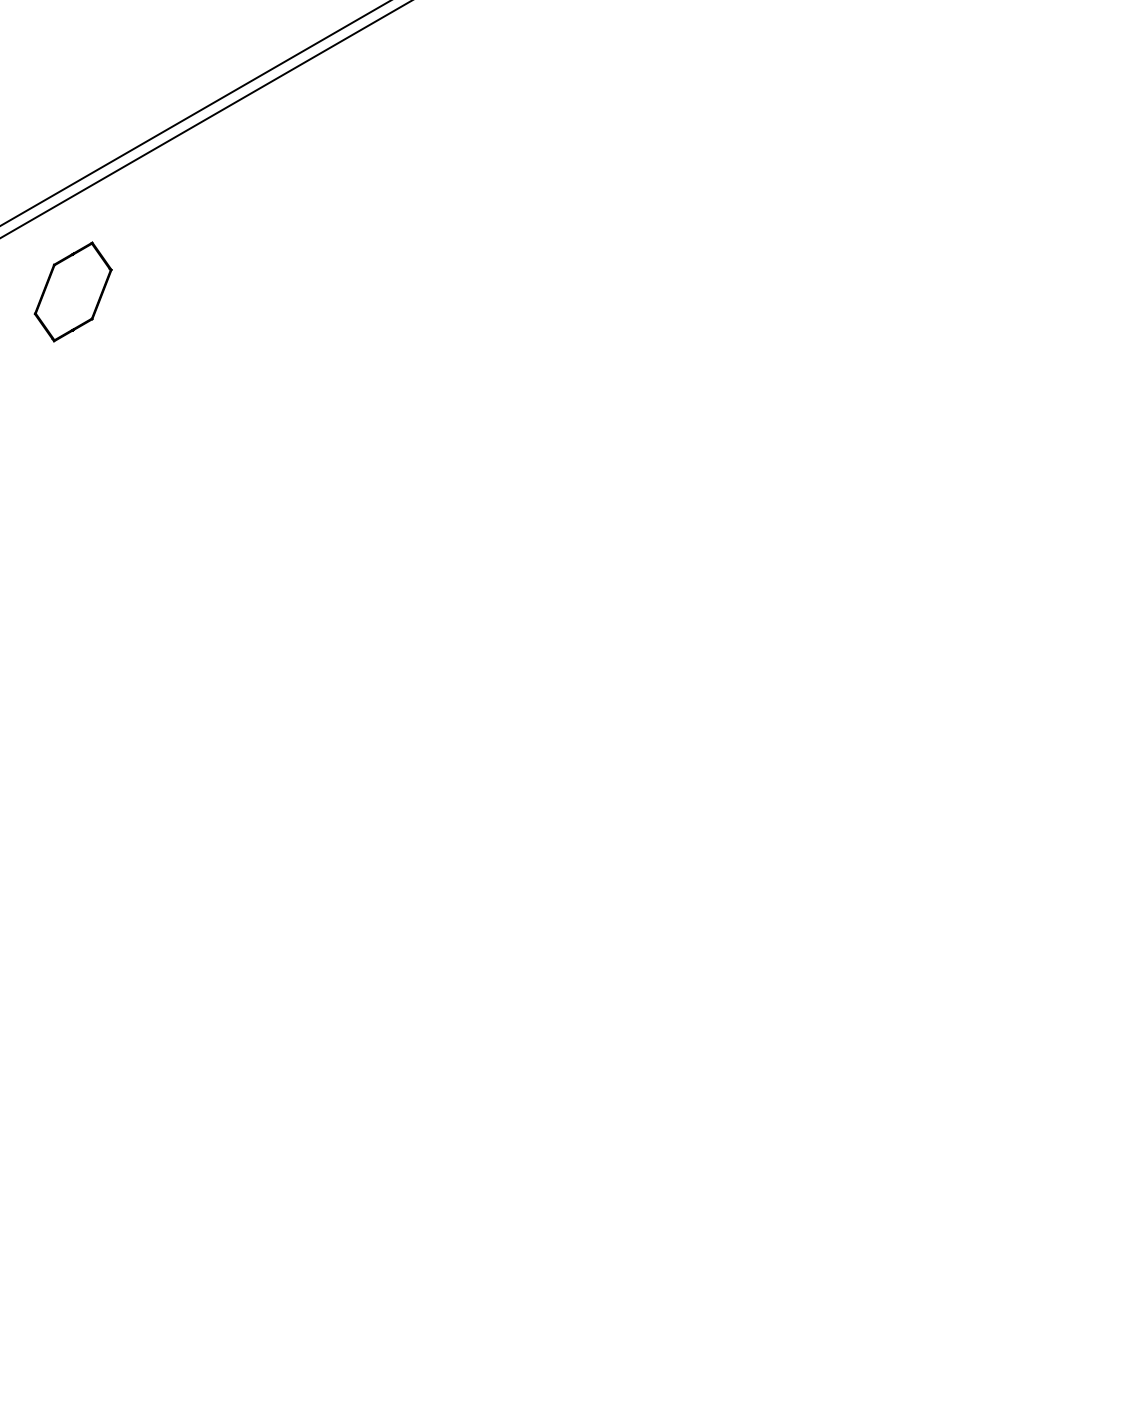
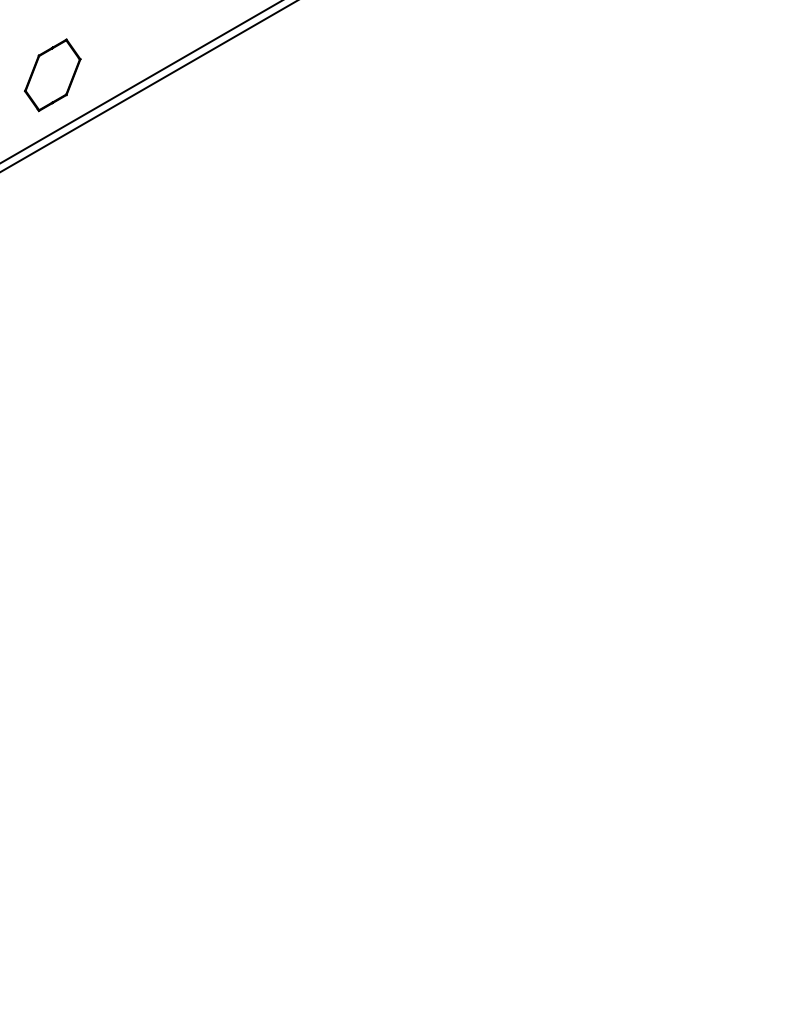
part: (72, 291) -> (52, 74), moved

